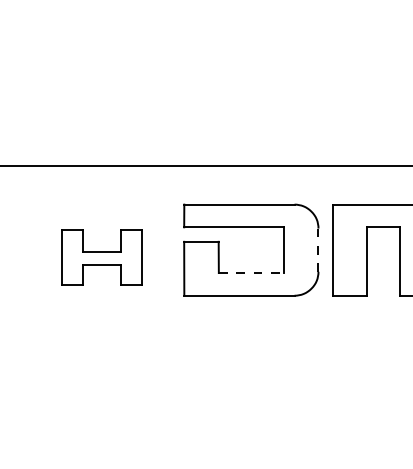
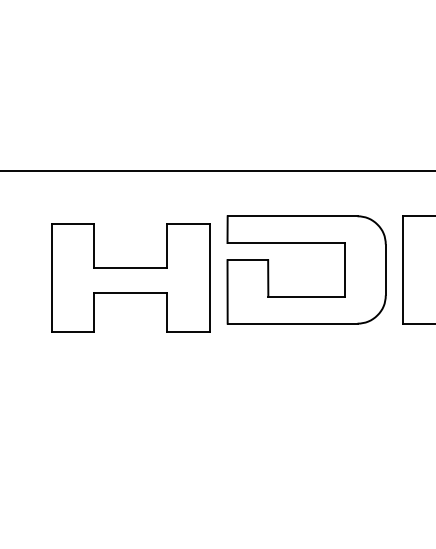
line: (318, 250) -> (385, 270), dashed -> solid
part: (101, 257) -> (130, 278), size x1.67
line: (251, 273) -> (306, 297), dashed -> solid

